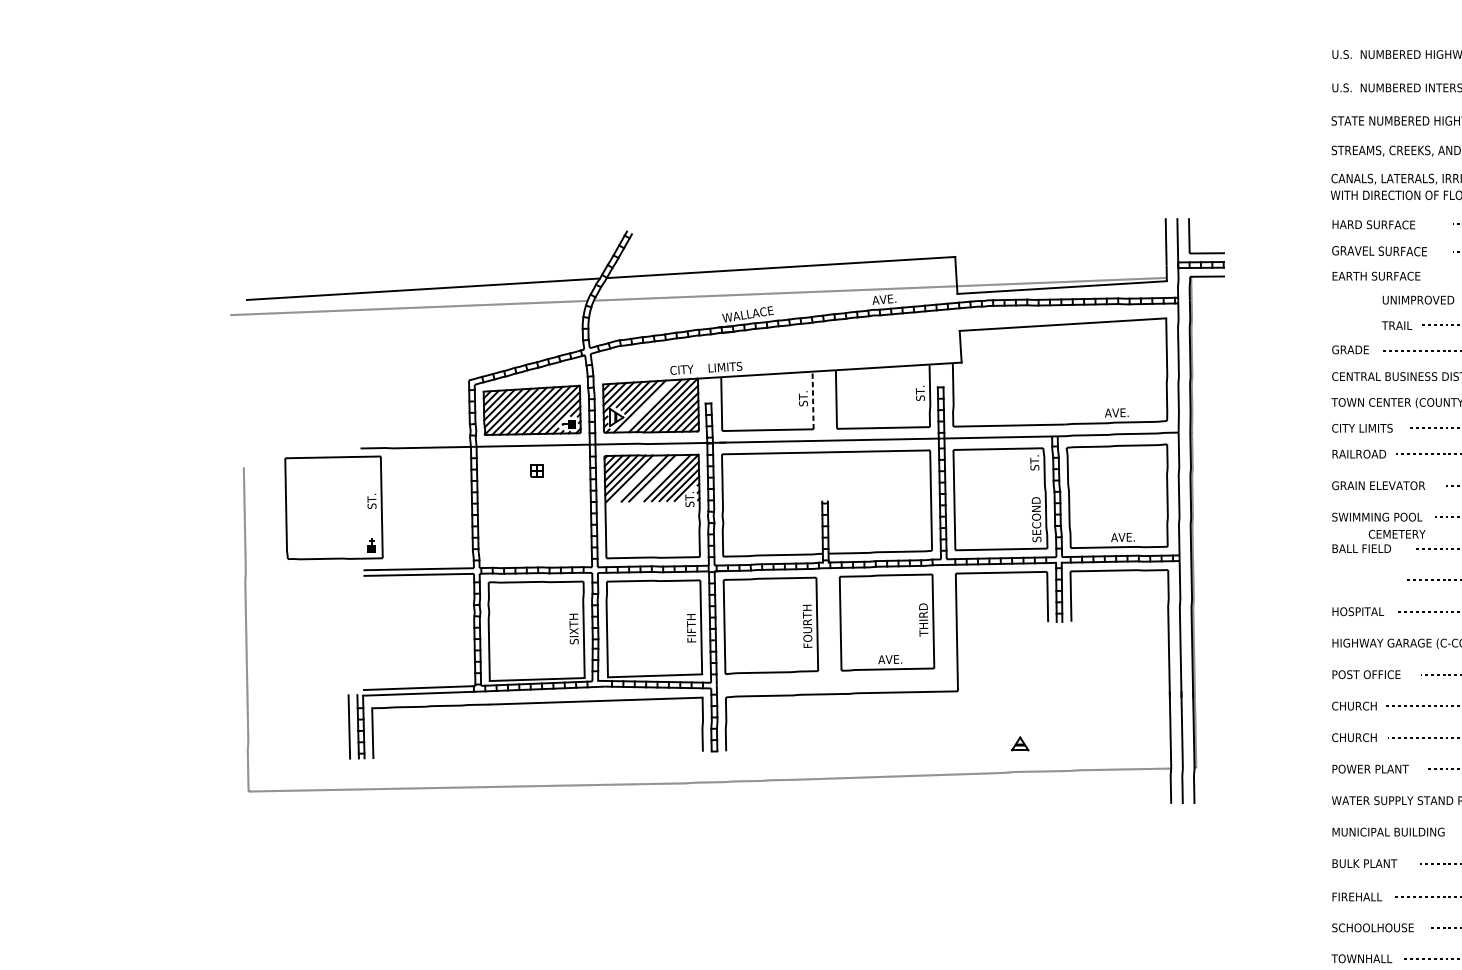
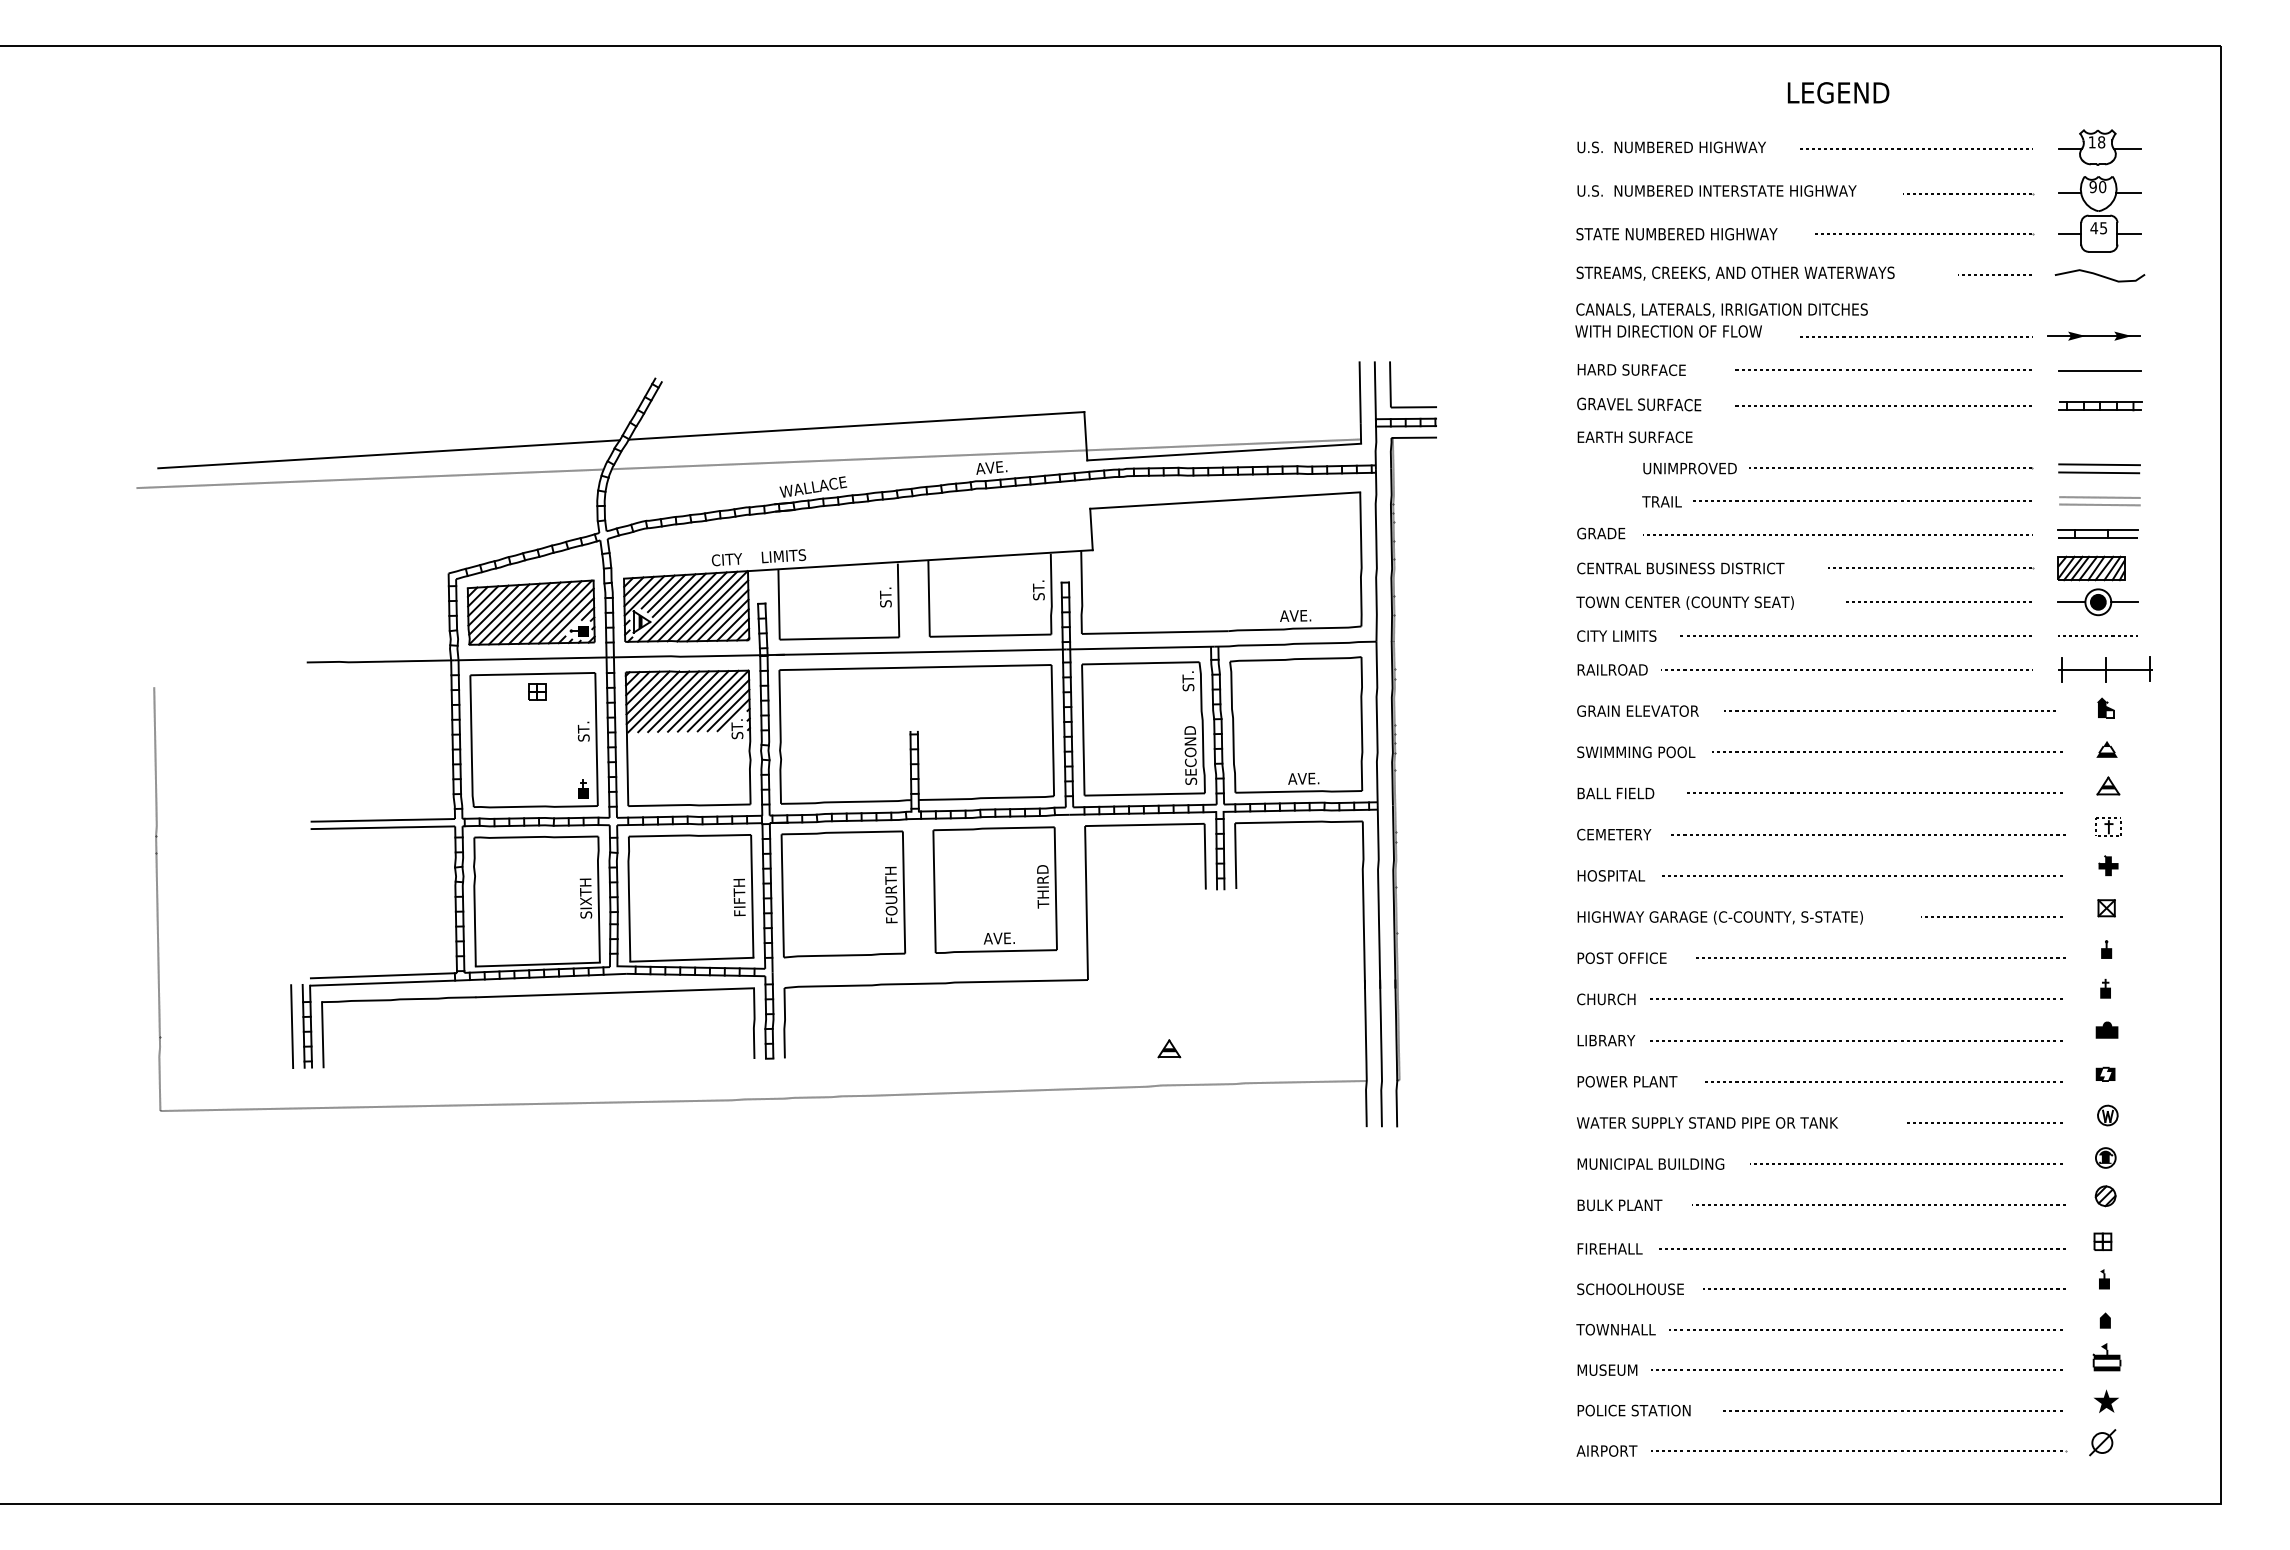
line: (813, 401) -> (898, 600), dashed -> solid
line: (647, 406) -> (681, 607), added
line: (637, 478) -> (668, 701), added
line: (660, 478) -> (698, 701), added
part: (333, 508) -> (533, 740), moved
text: (1397, 534) -> (1614, 834), moved
text: (1354, 737) -> (1606, 1040), CHURCH -> LIBRARY

